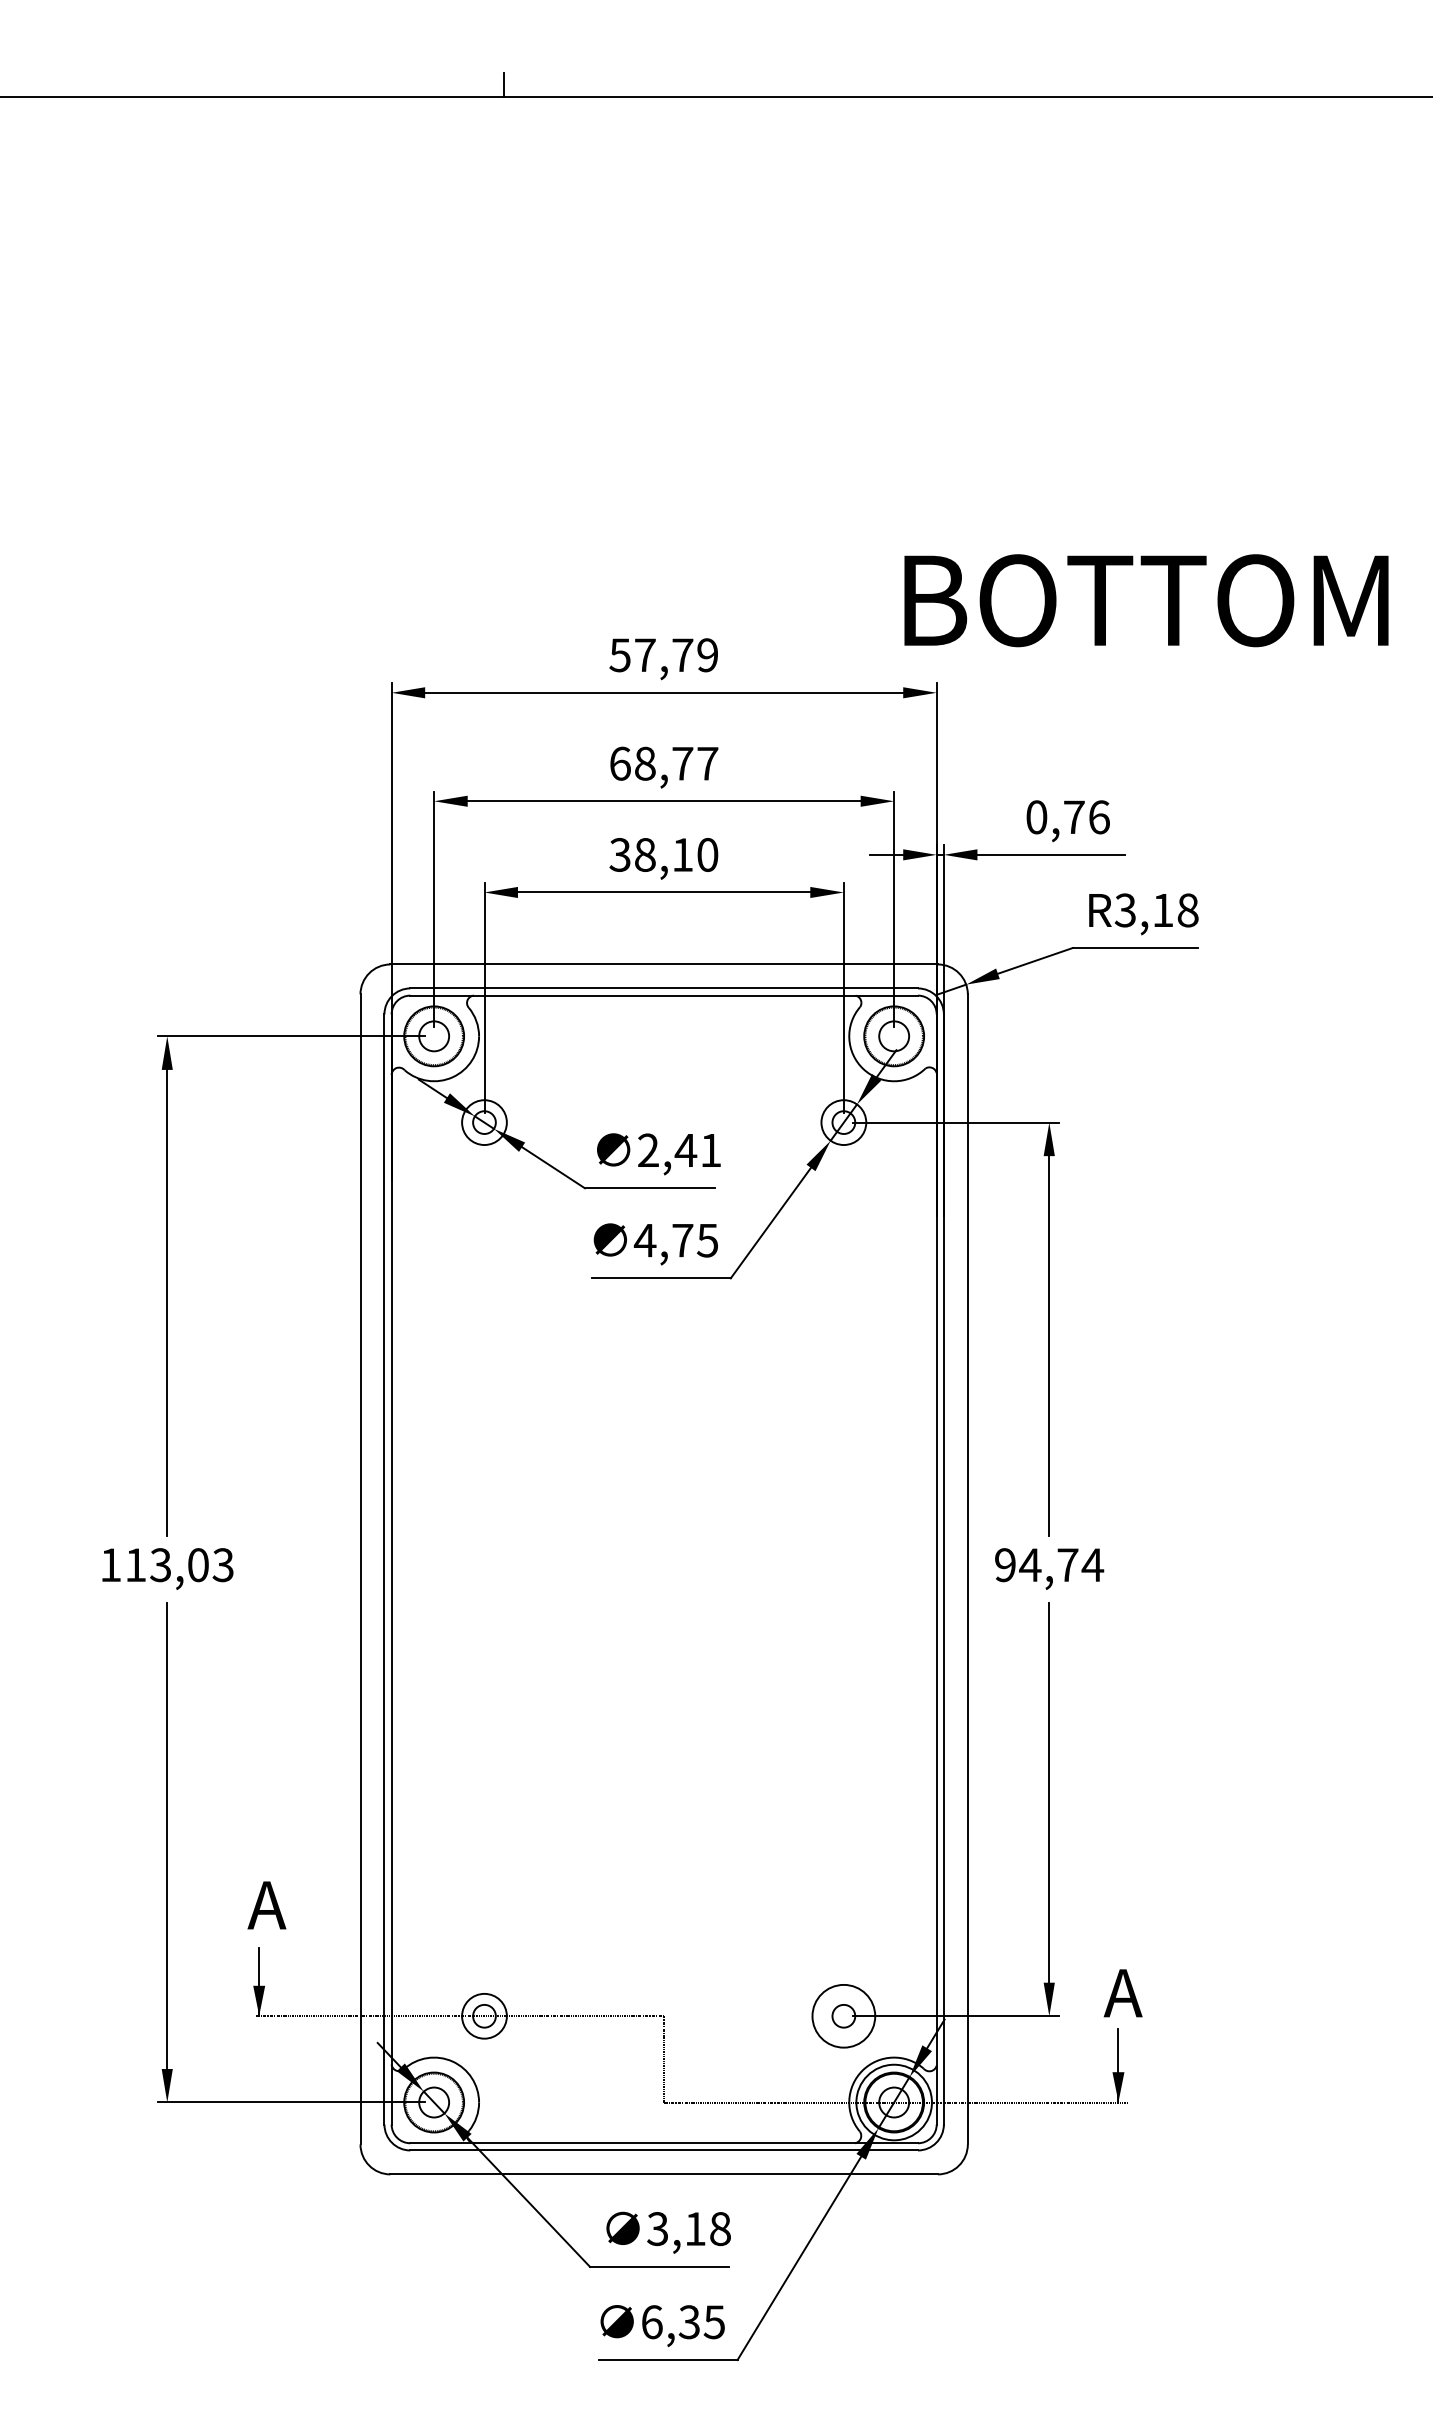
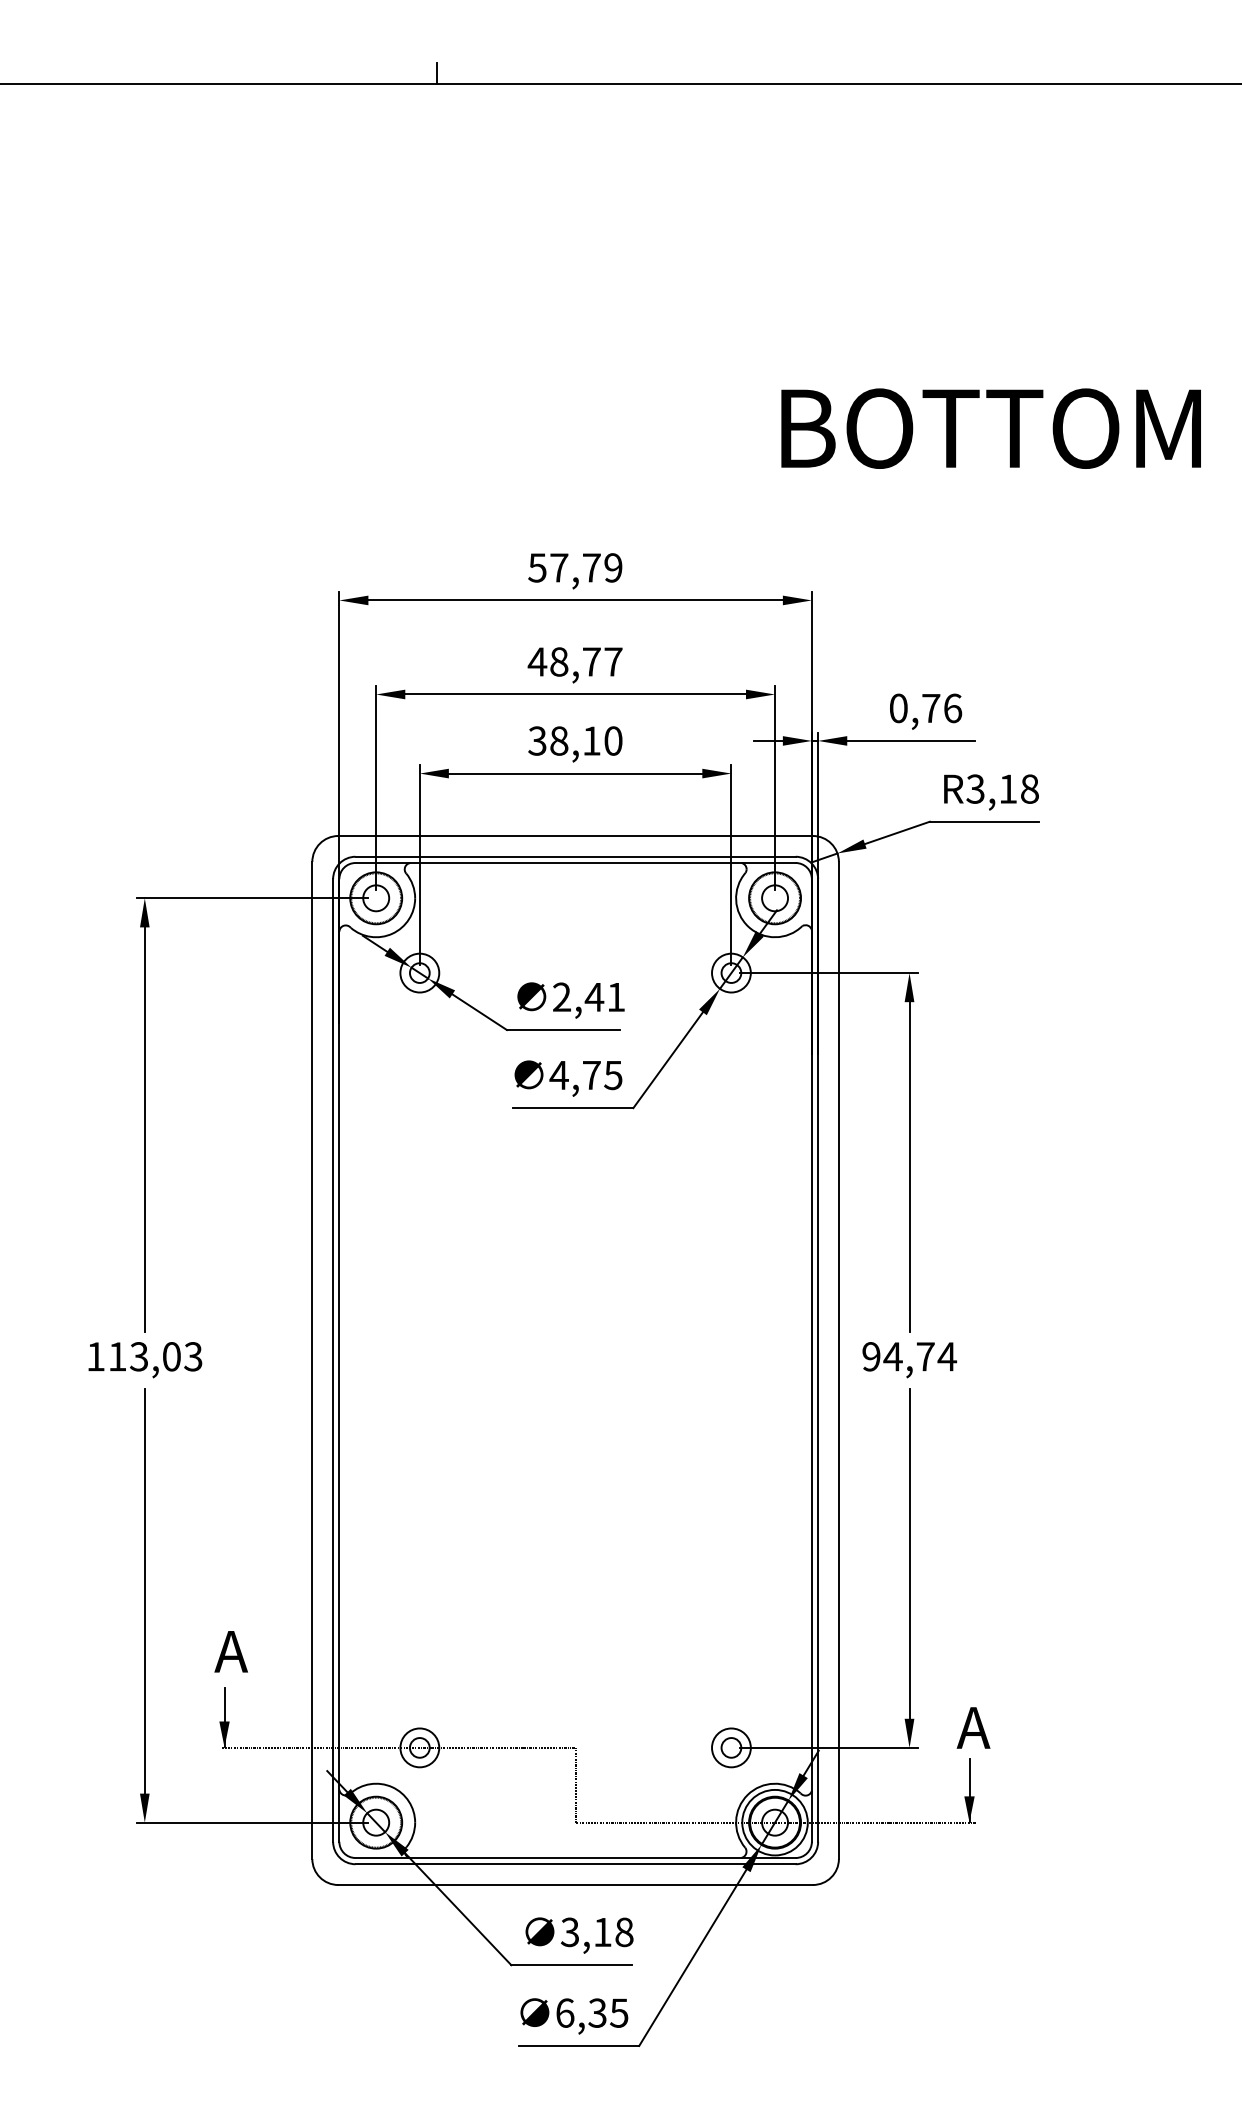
text: (1146, 600) -> (991, 428), moved
text: (619, 763) -> (536, 661), 68,77 -> 48,77
circle: (843, 2015) -> (731, 1747), size x0.71

